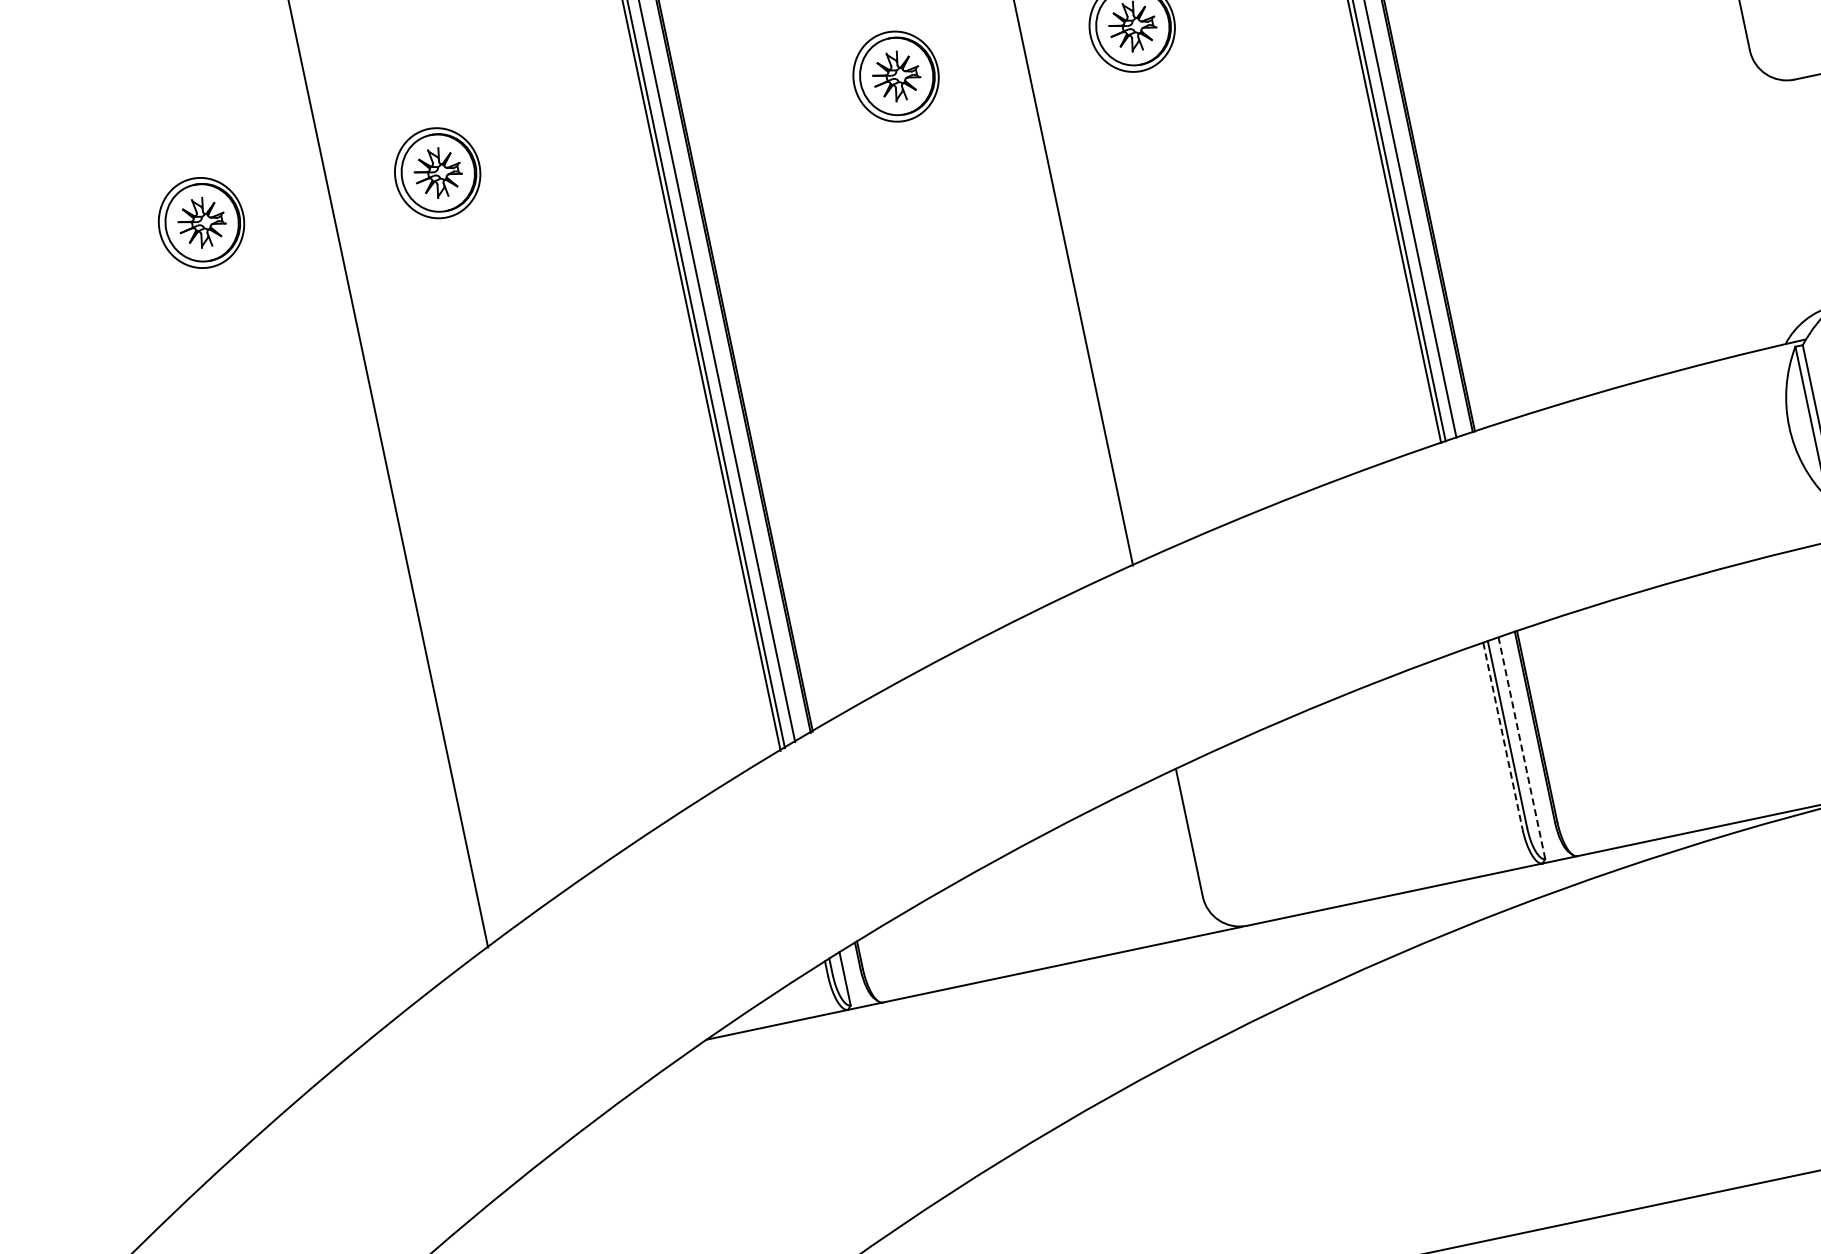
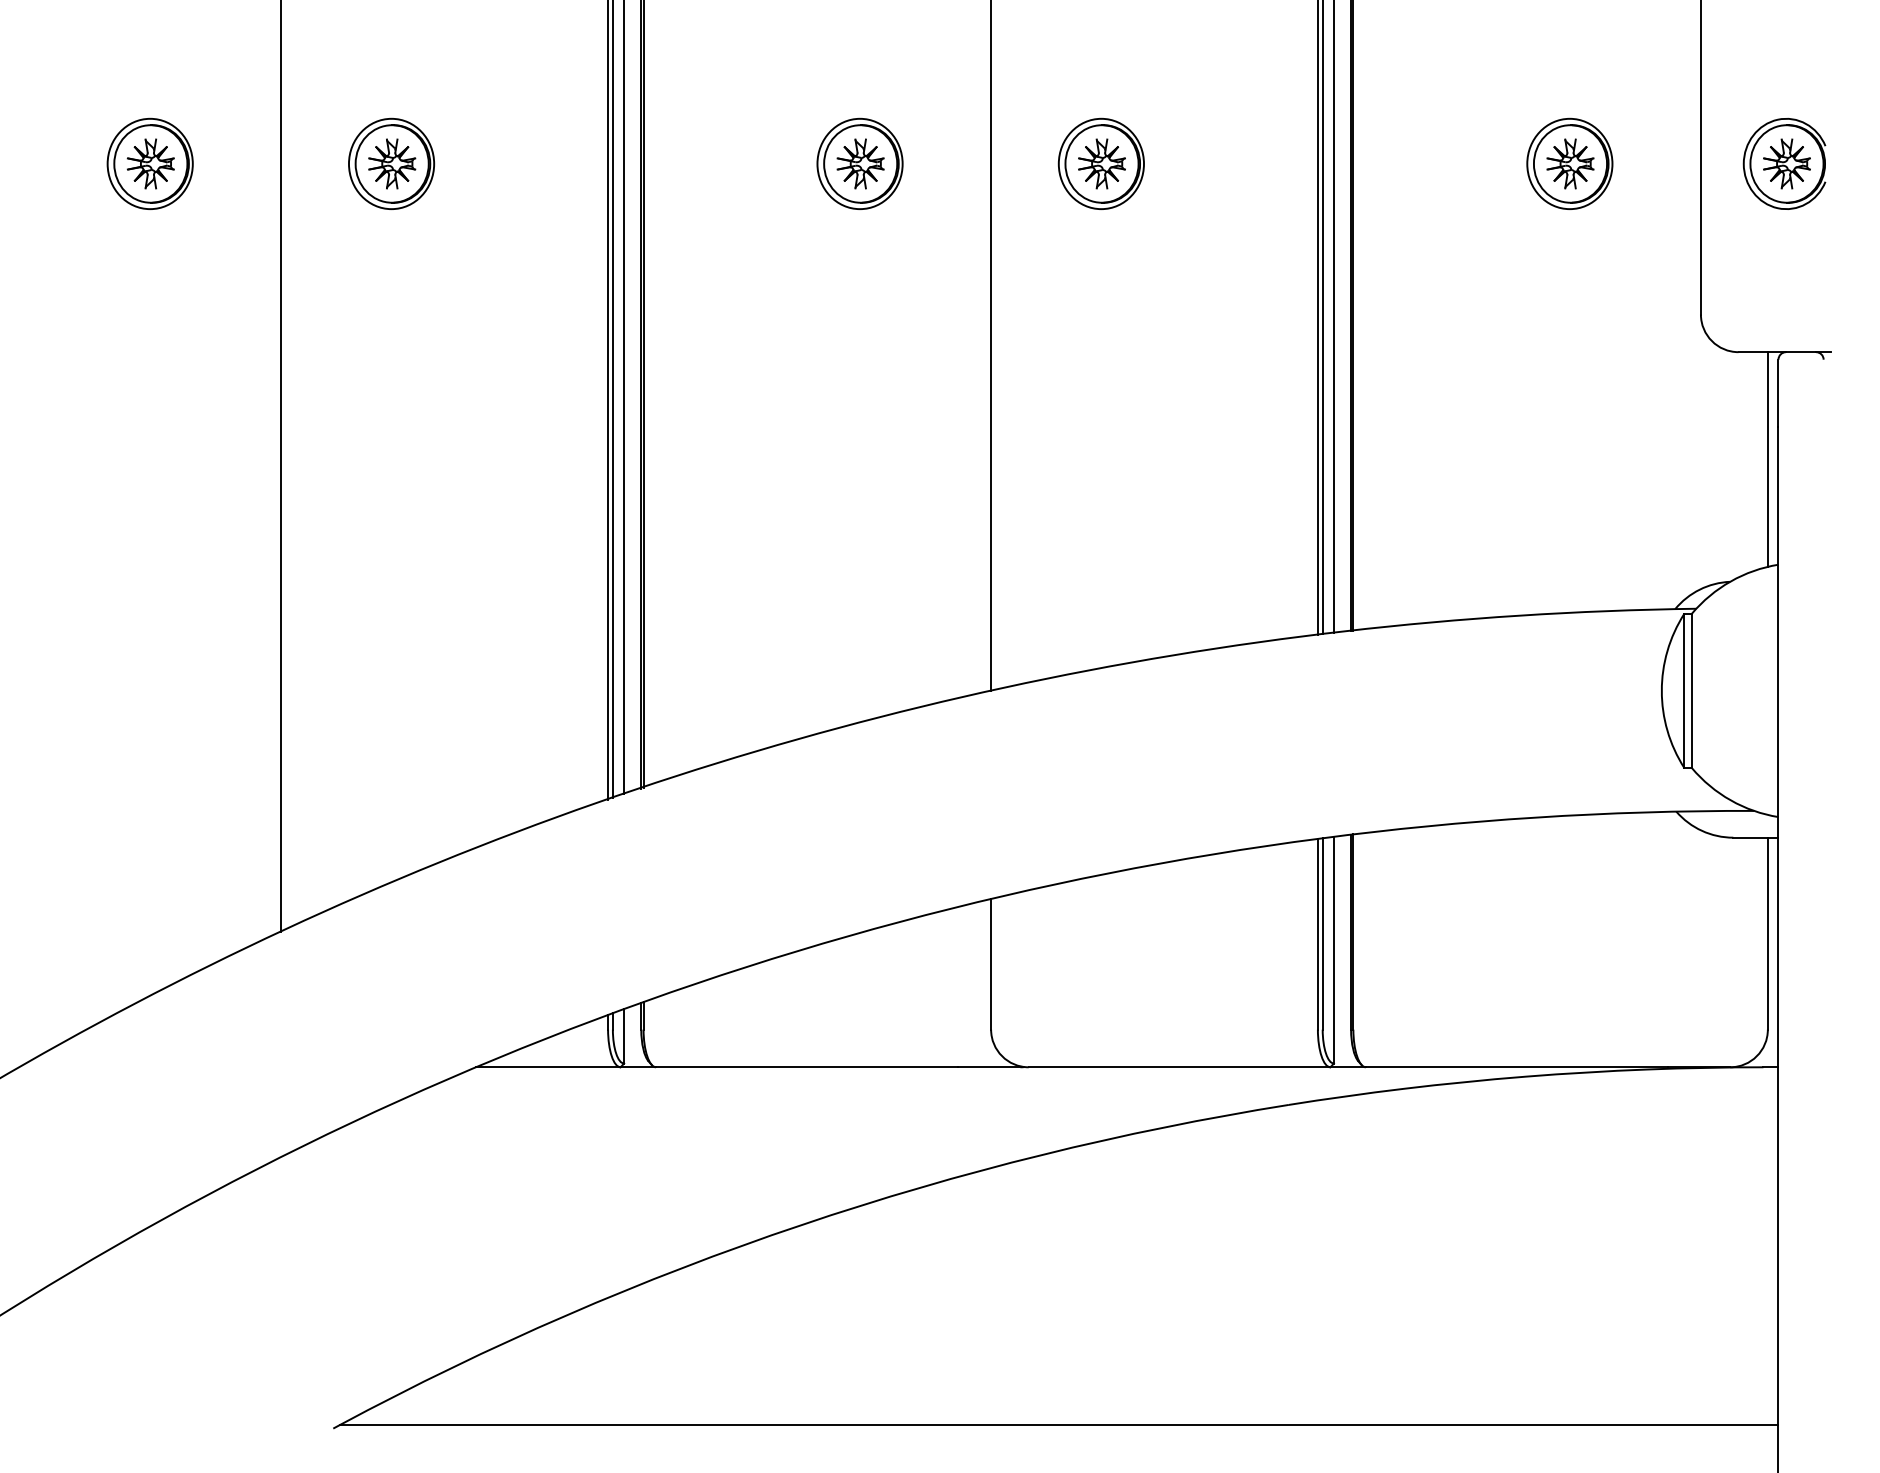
line: (1502, 736) -> (1317, 934), dashed -> solid
line: (1521, 747) -> (1333, 949), dashed -> solid

